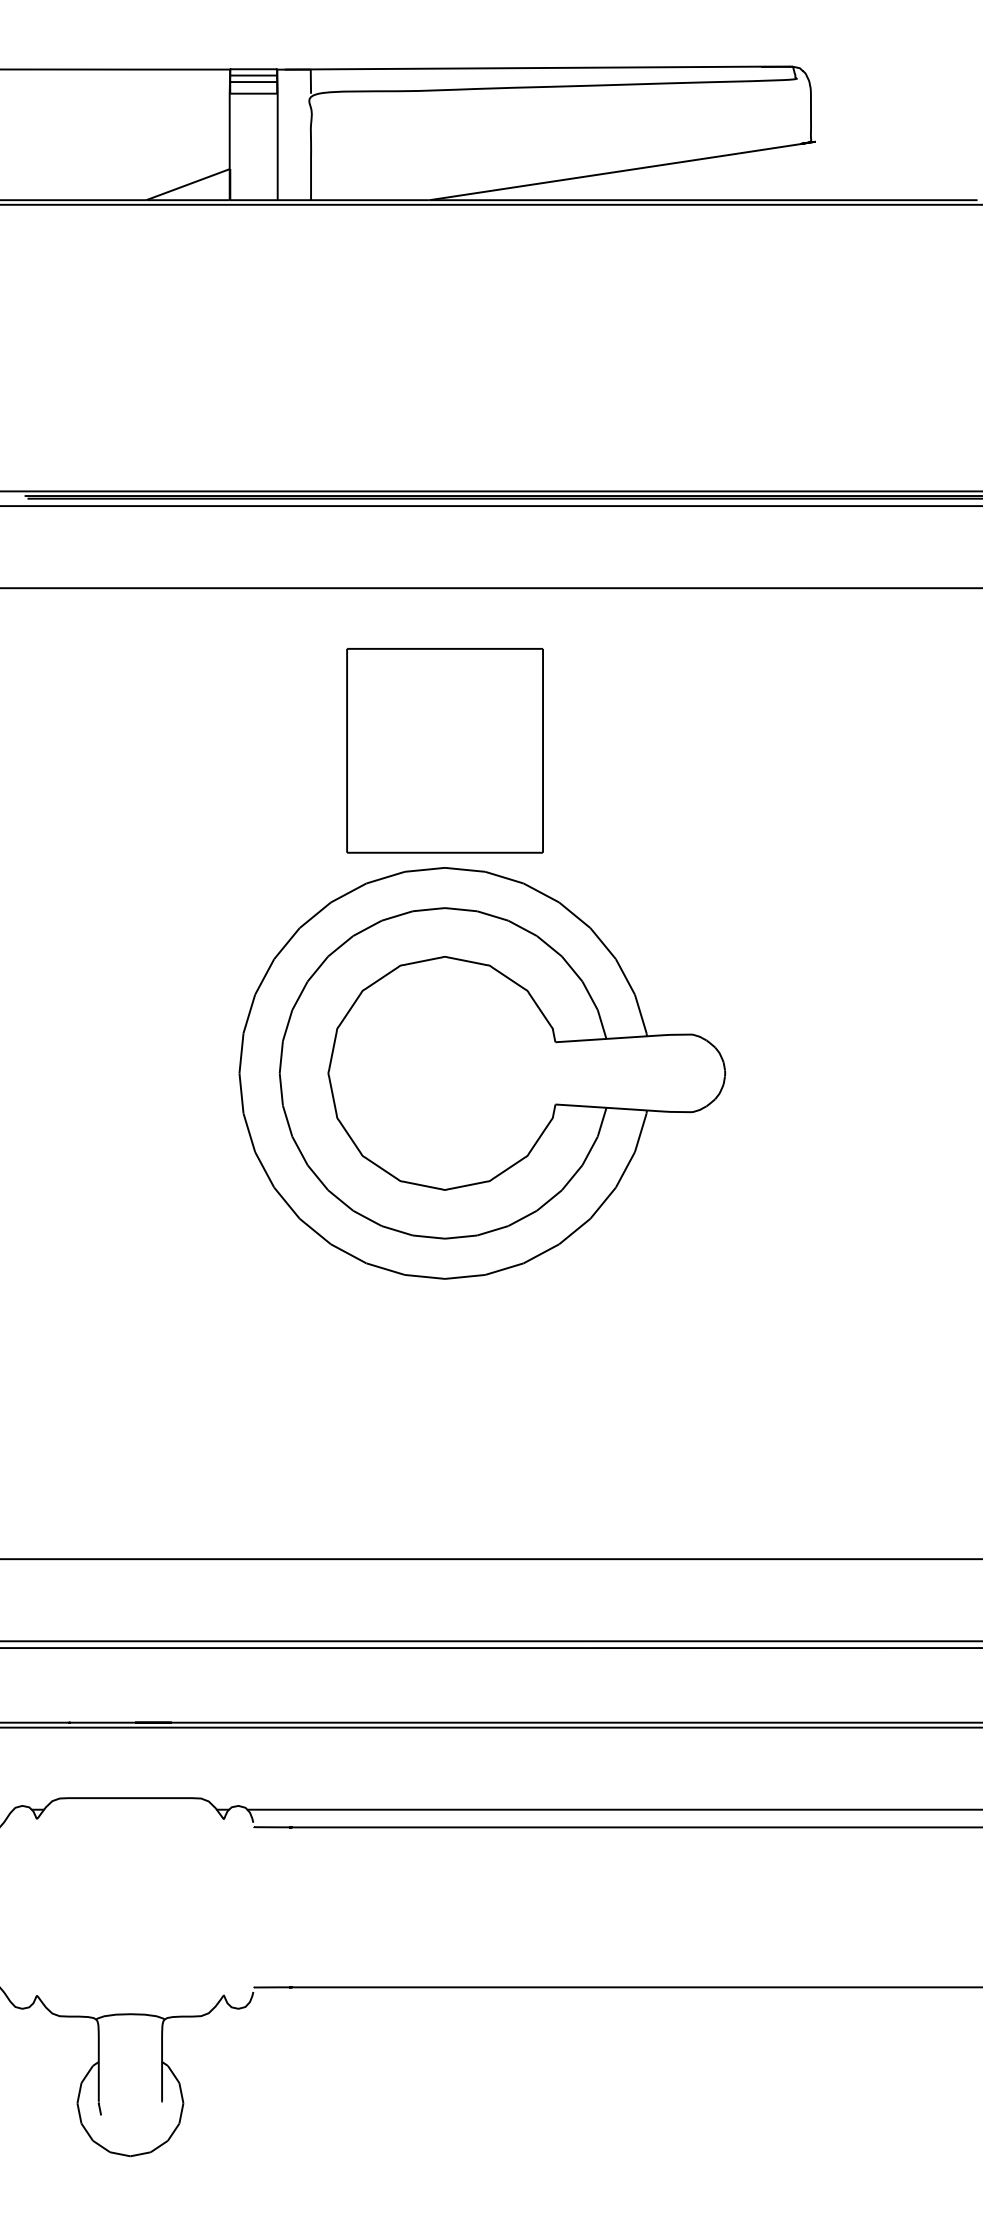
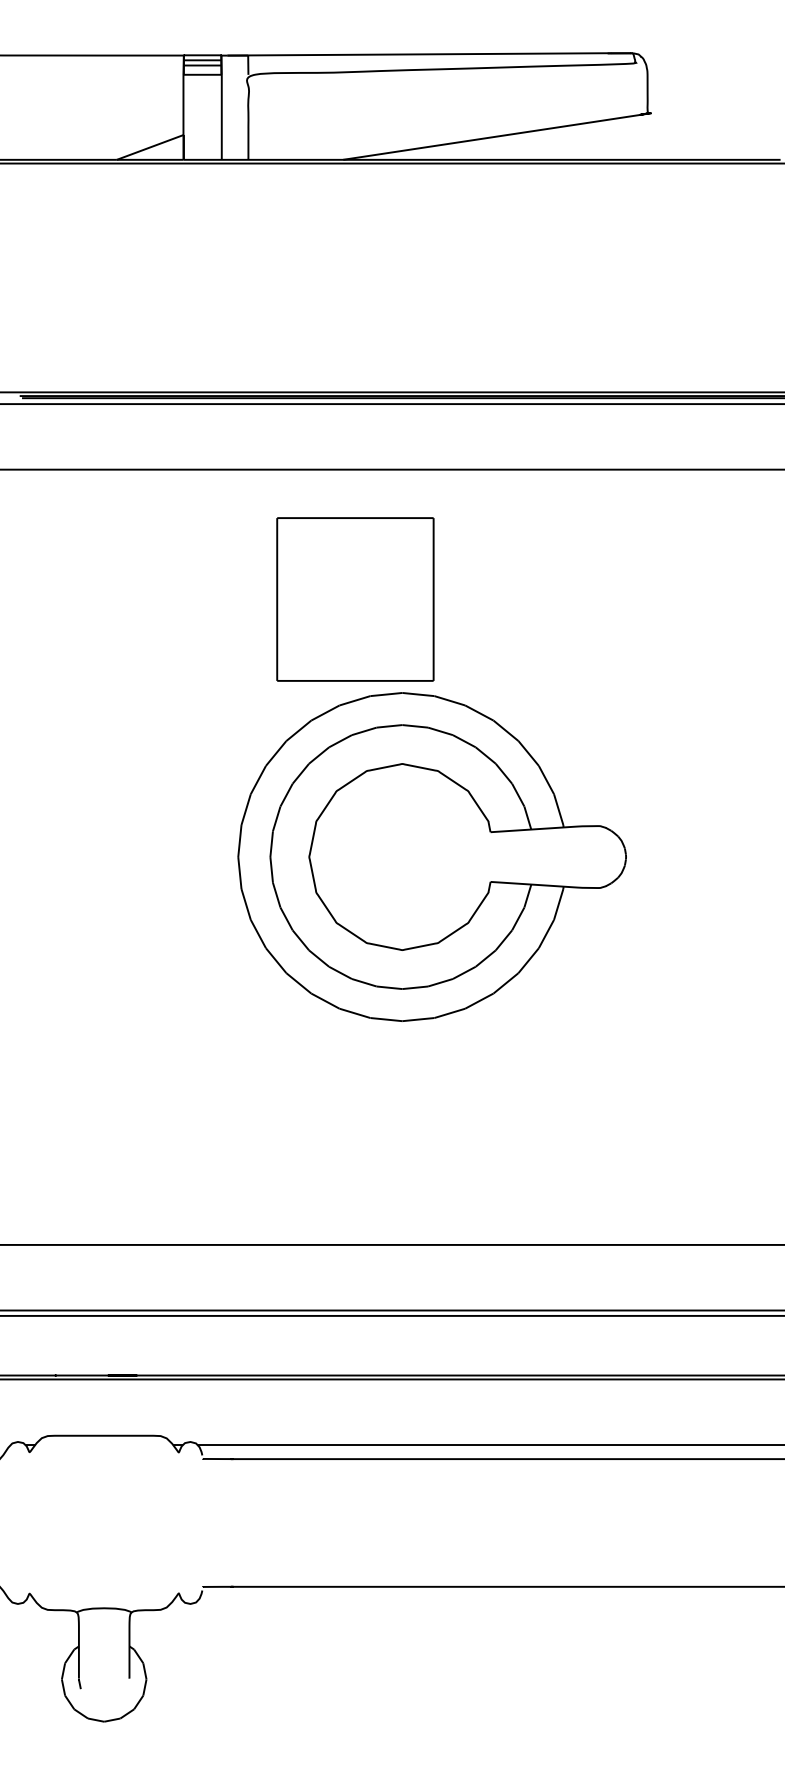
part: (481, 1072) -> (431, 856), moved

